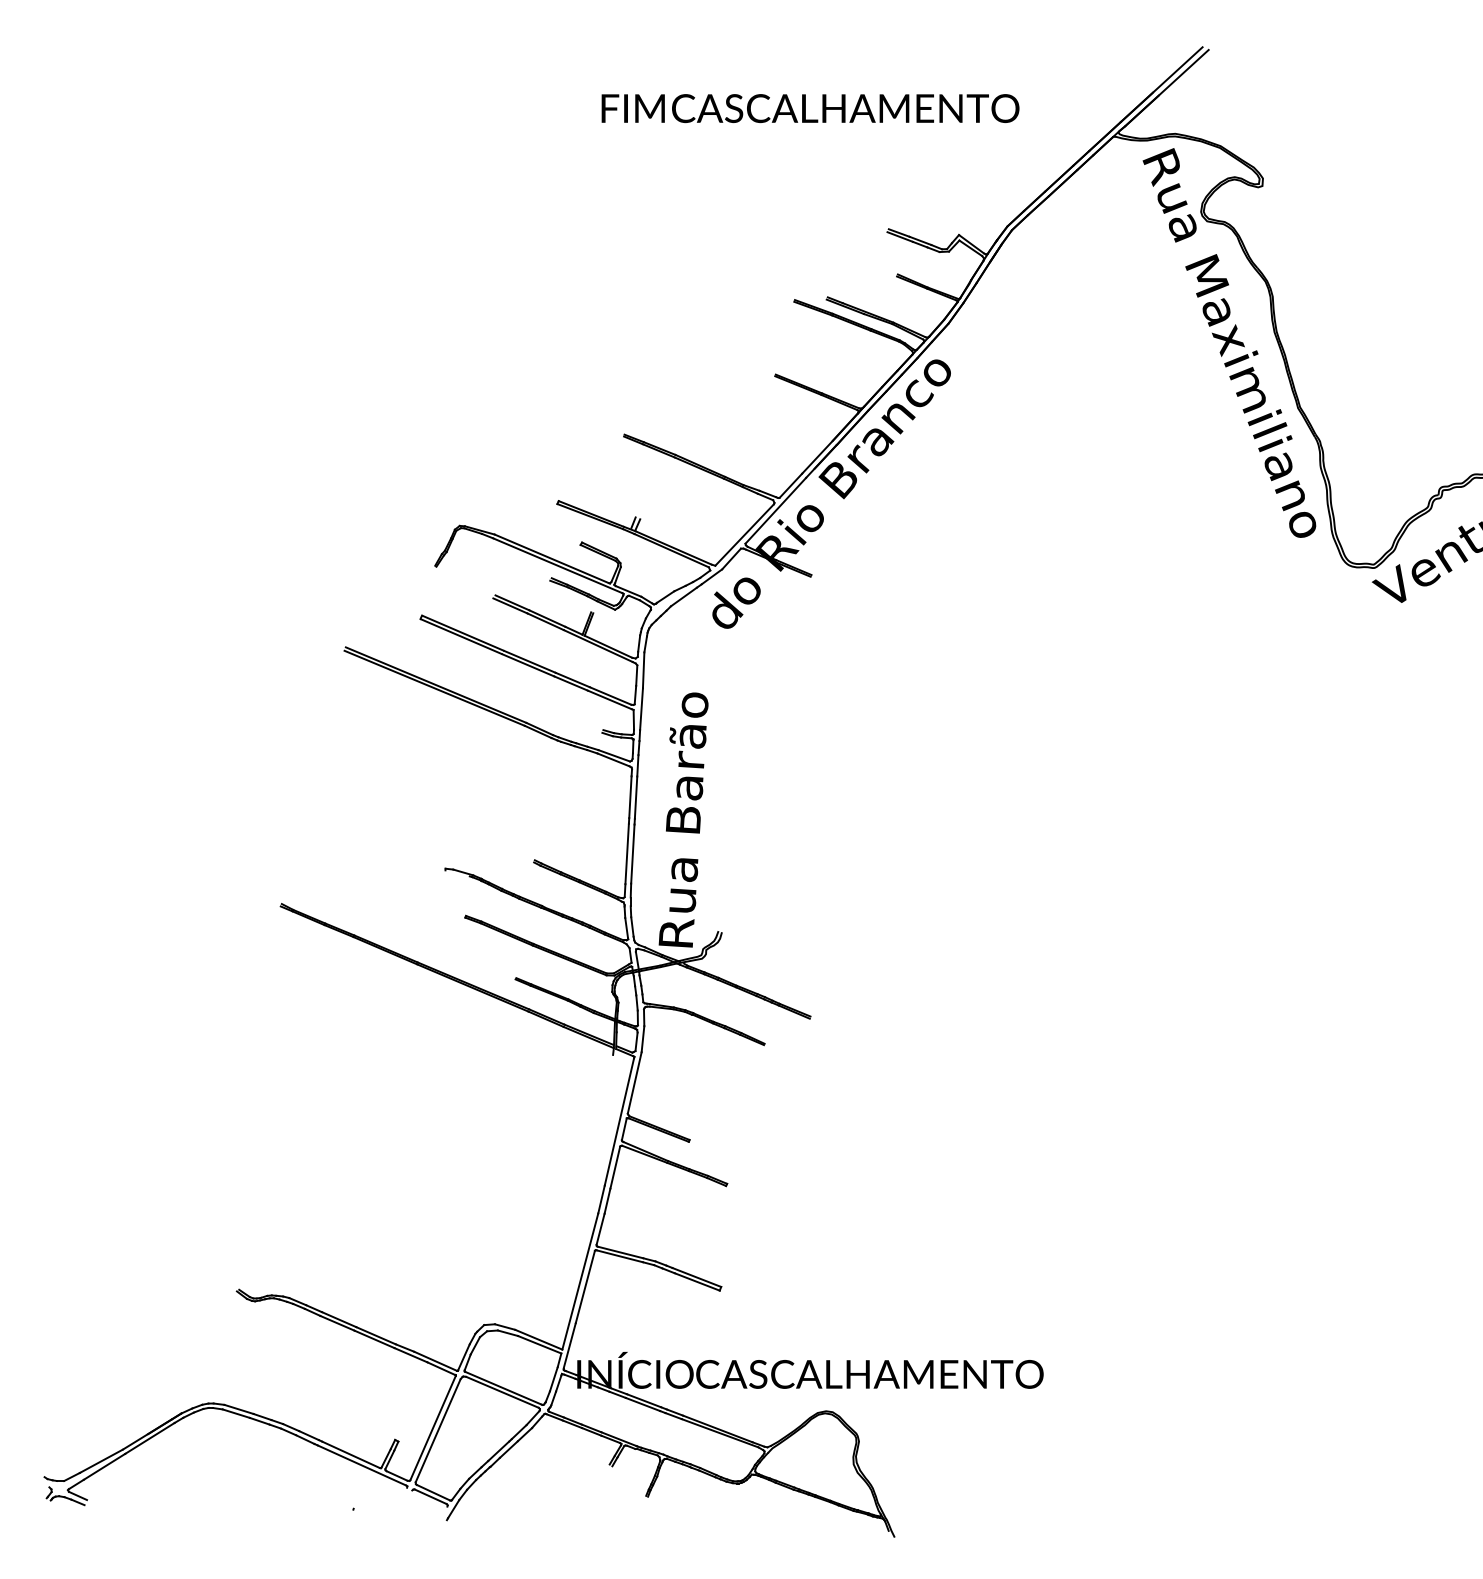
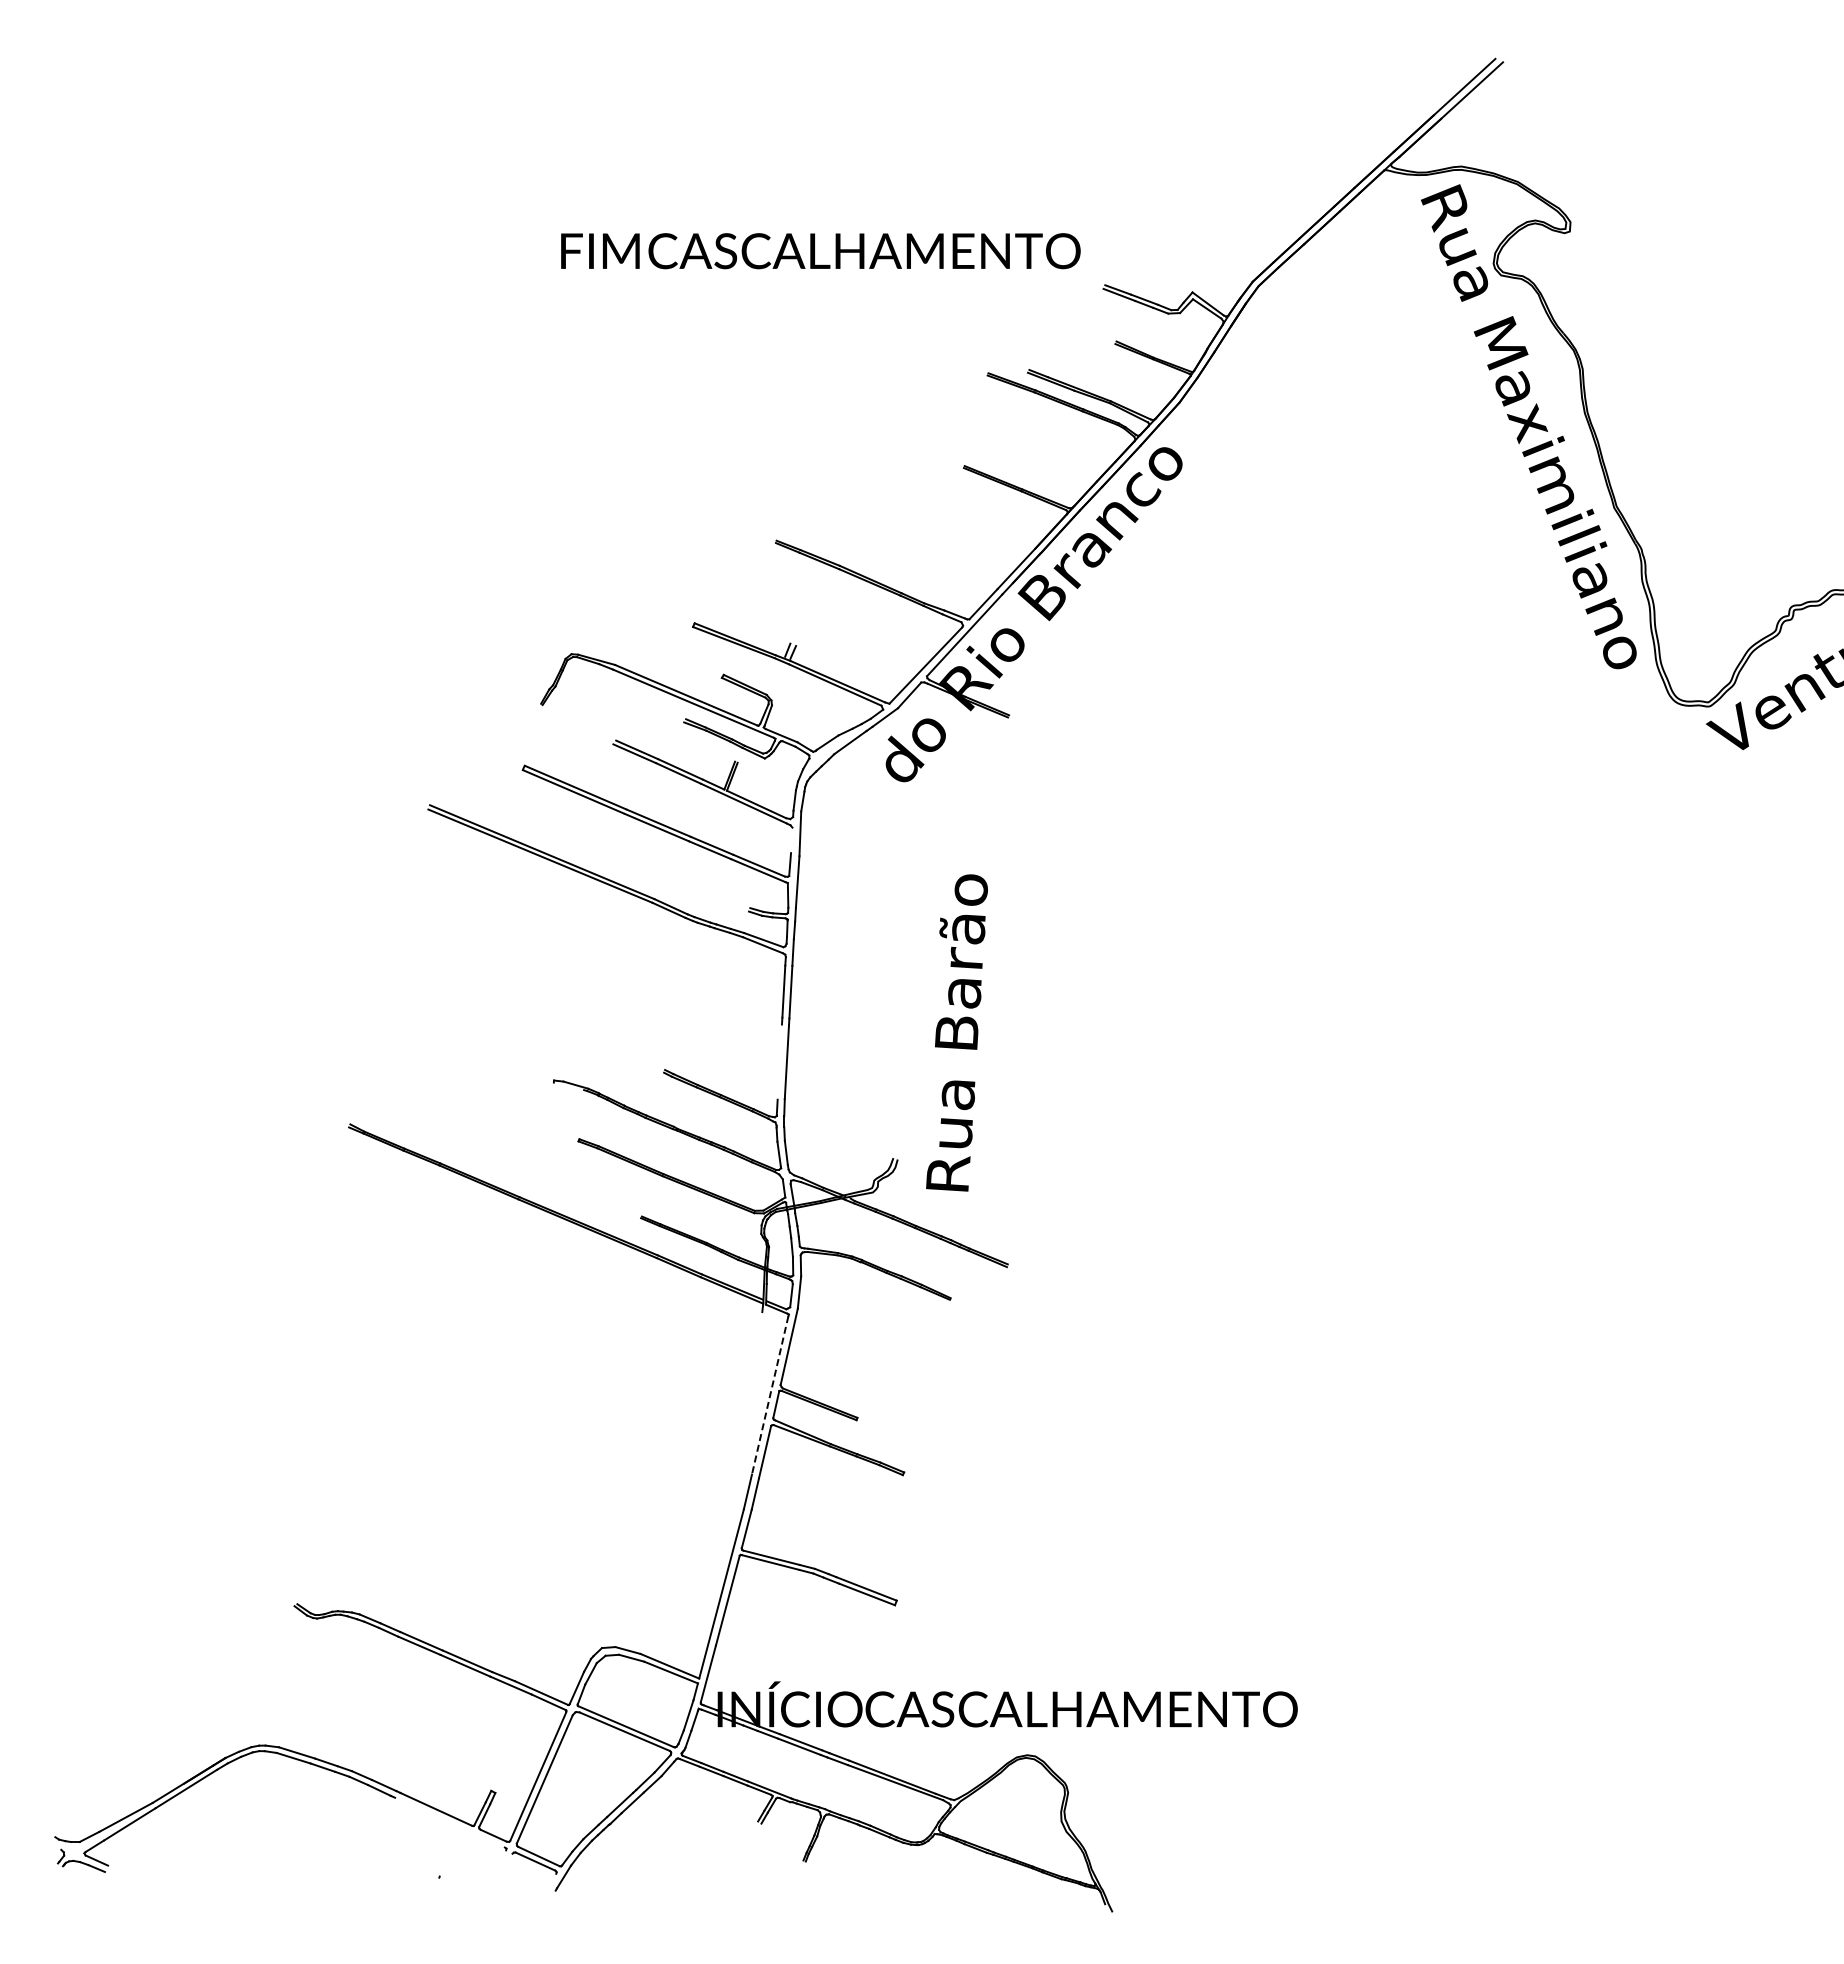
text: (810, 108) -> (820, 251), moved
line: (636, 675) -> (791, 840), removed
text: (683, 819) -> (956, 1032), moved
line: (626, 853) -> (779, 1061), removed
line: (619, 1121) -> (770, 1395), solid -> dashed
line: (361, 1465) -> (449, 1822), removed

